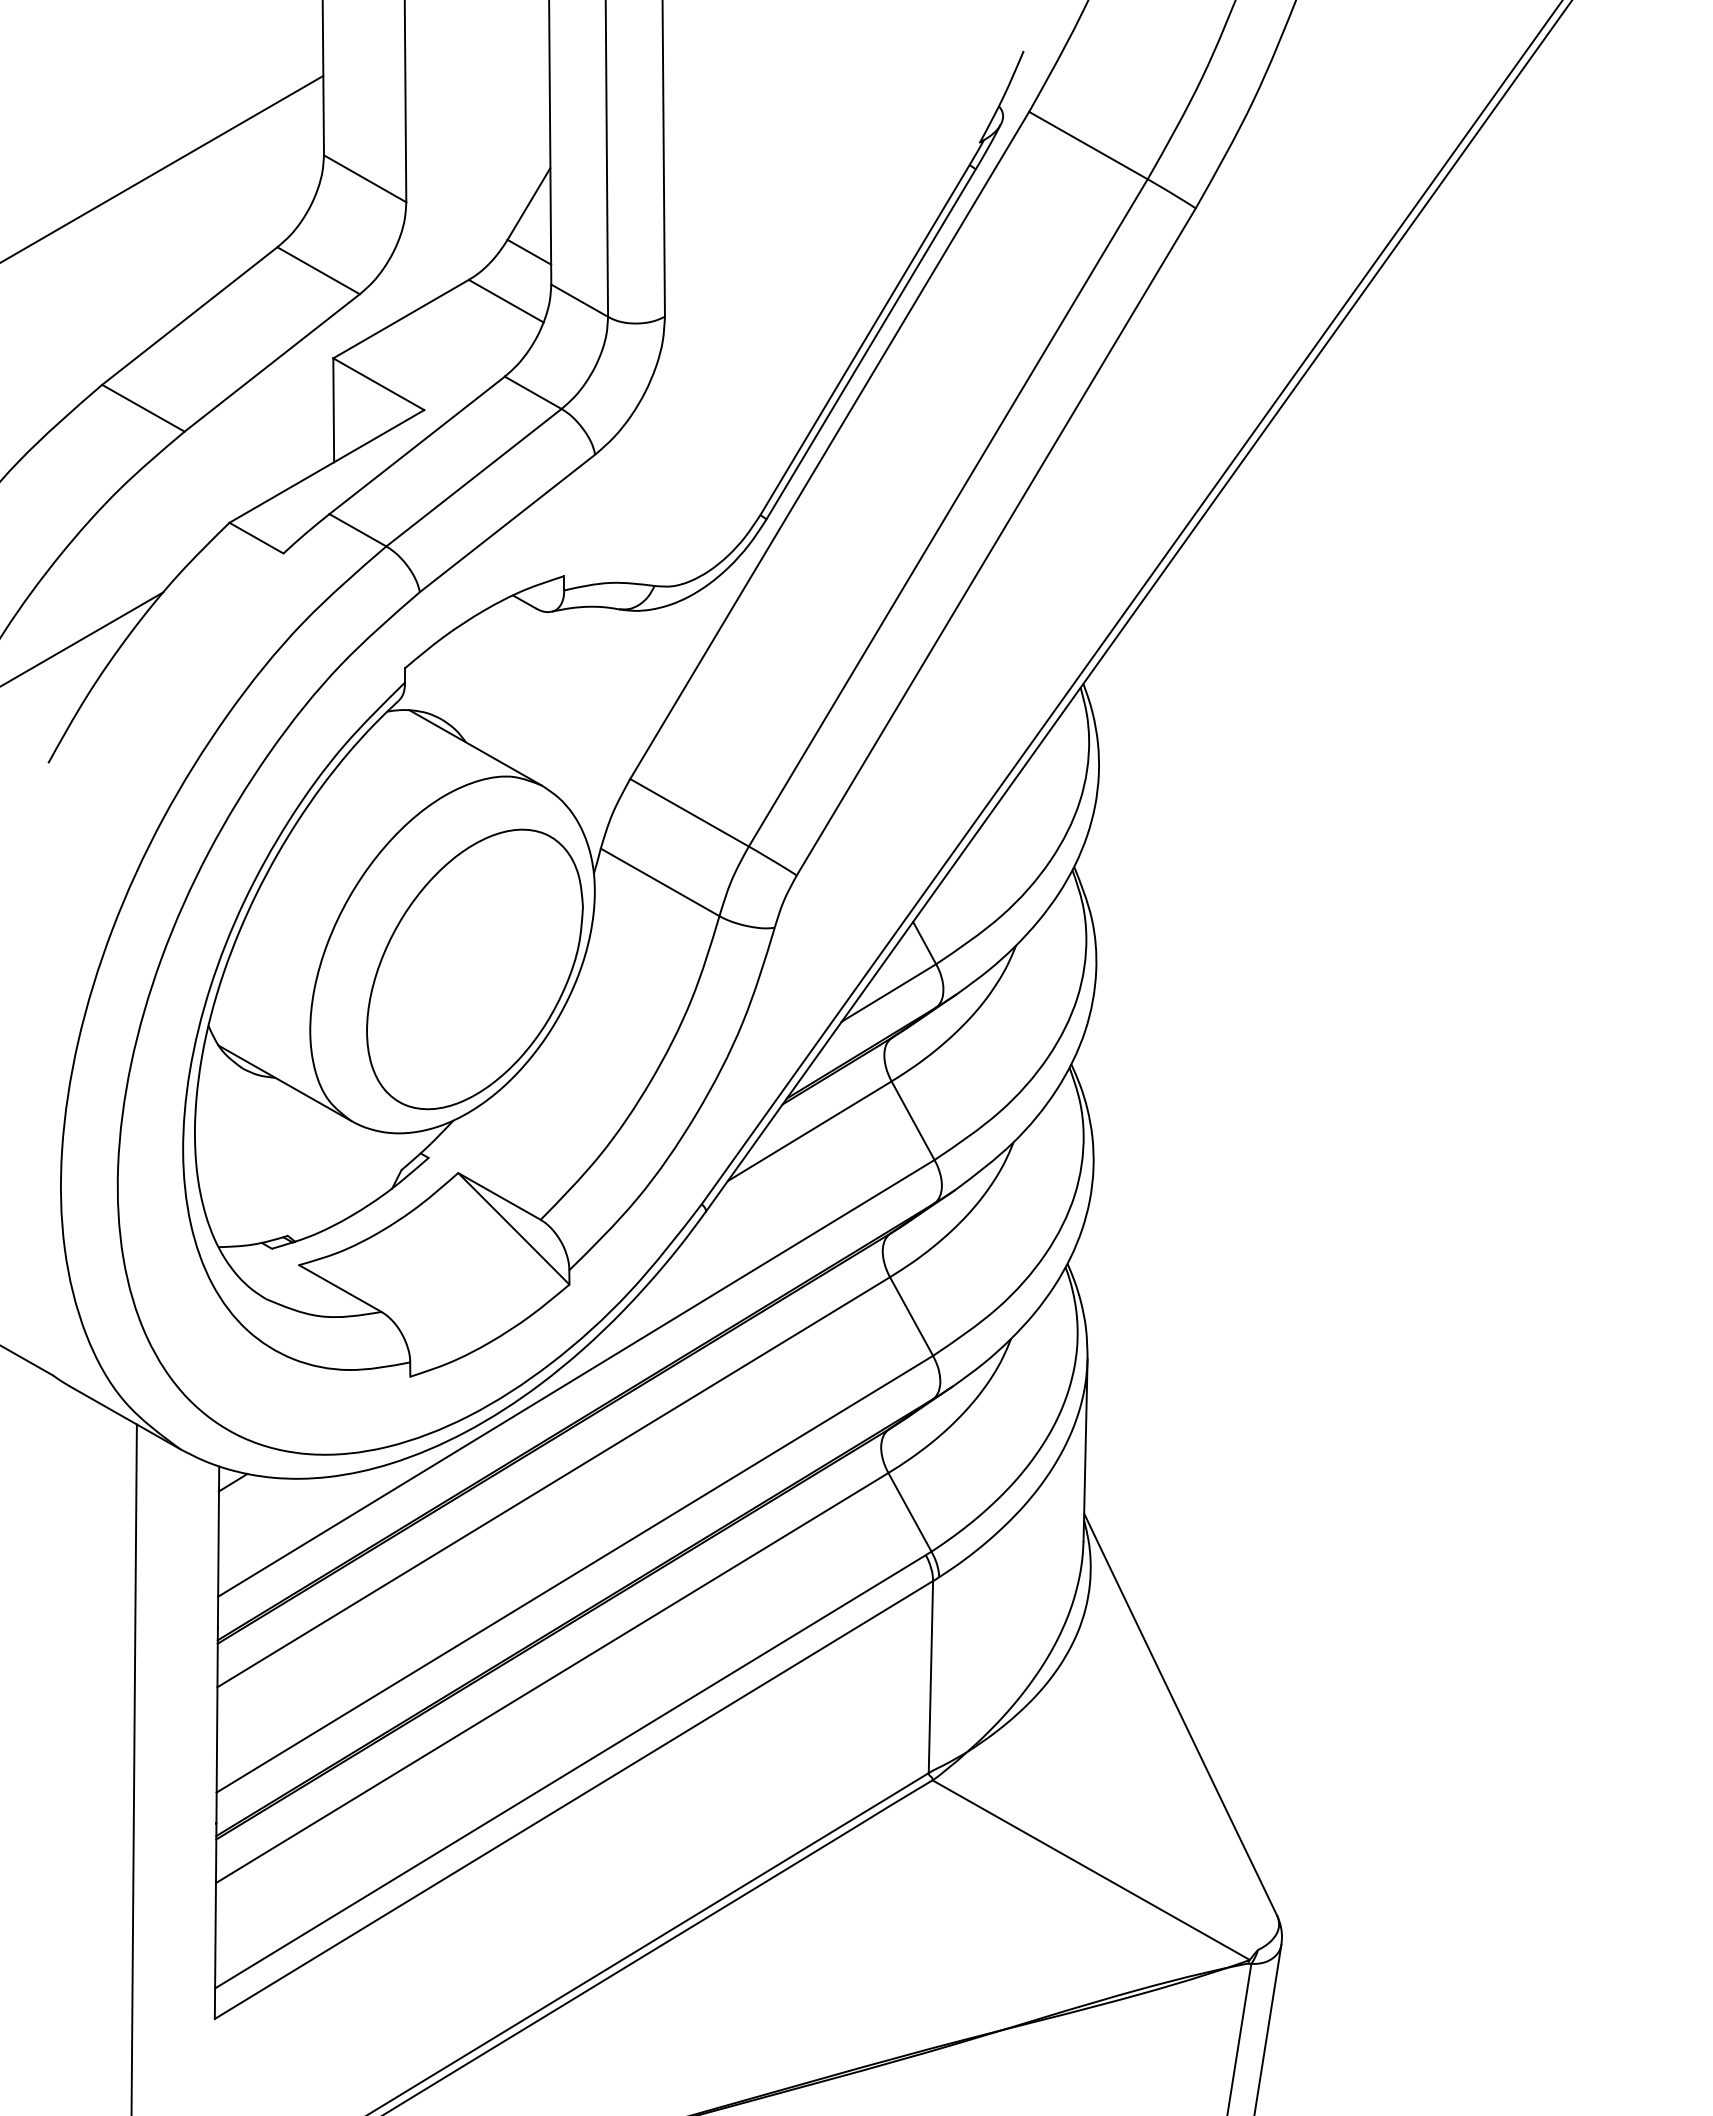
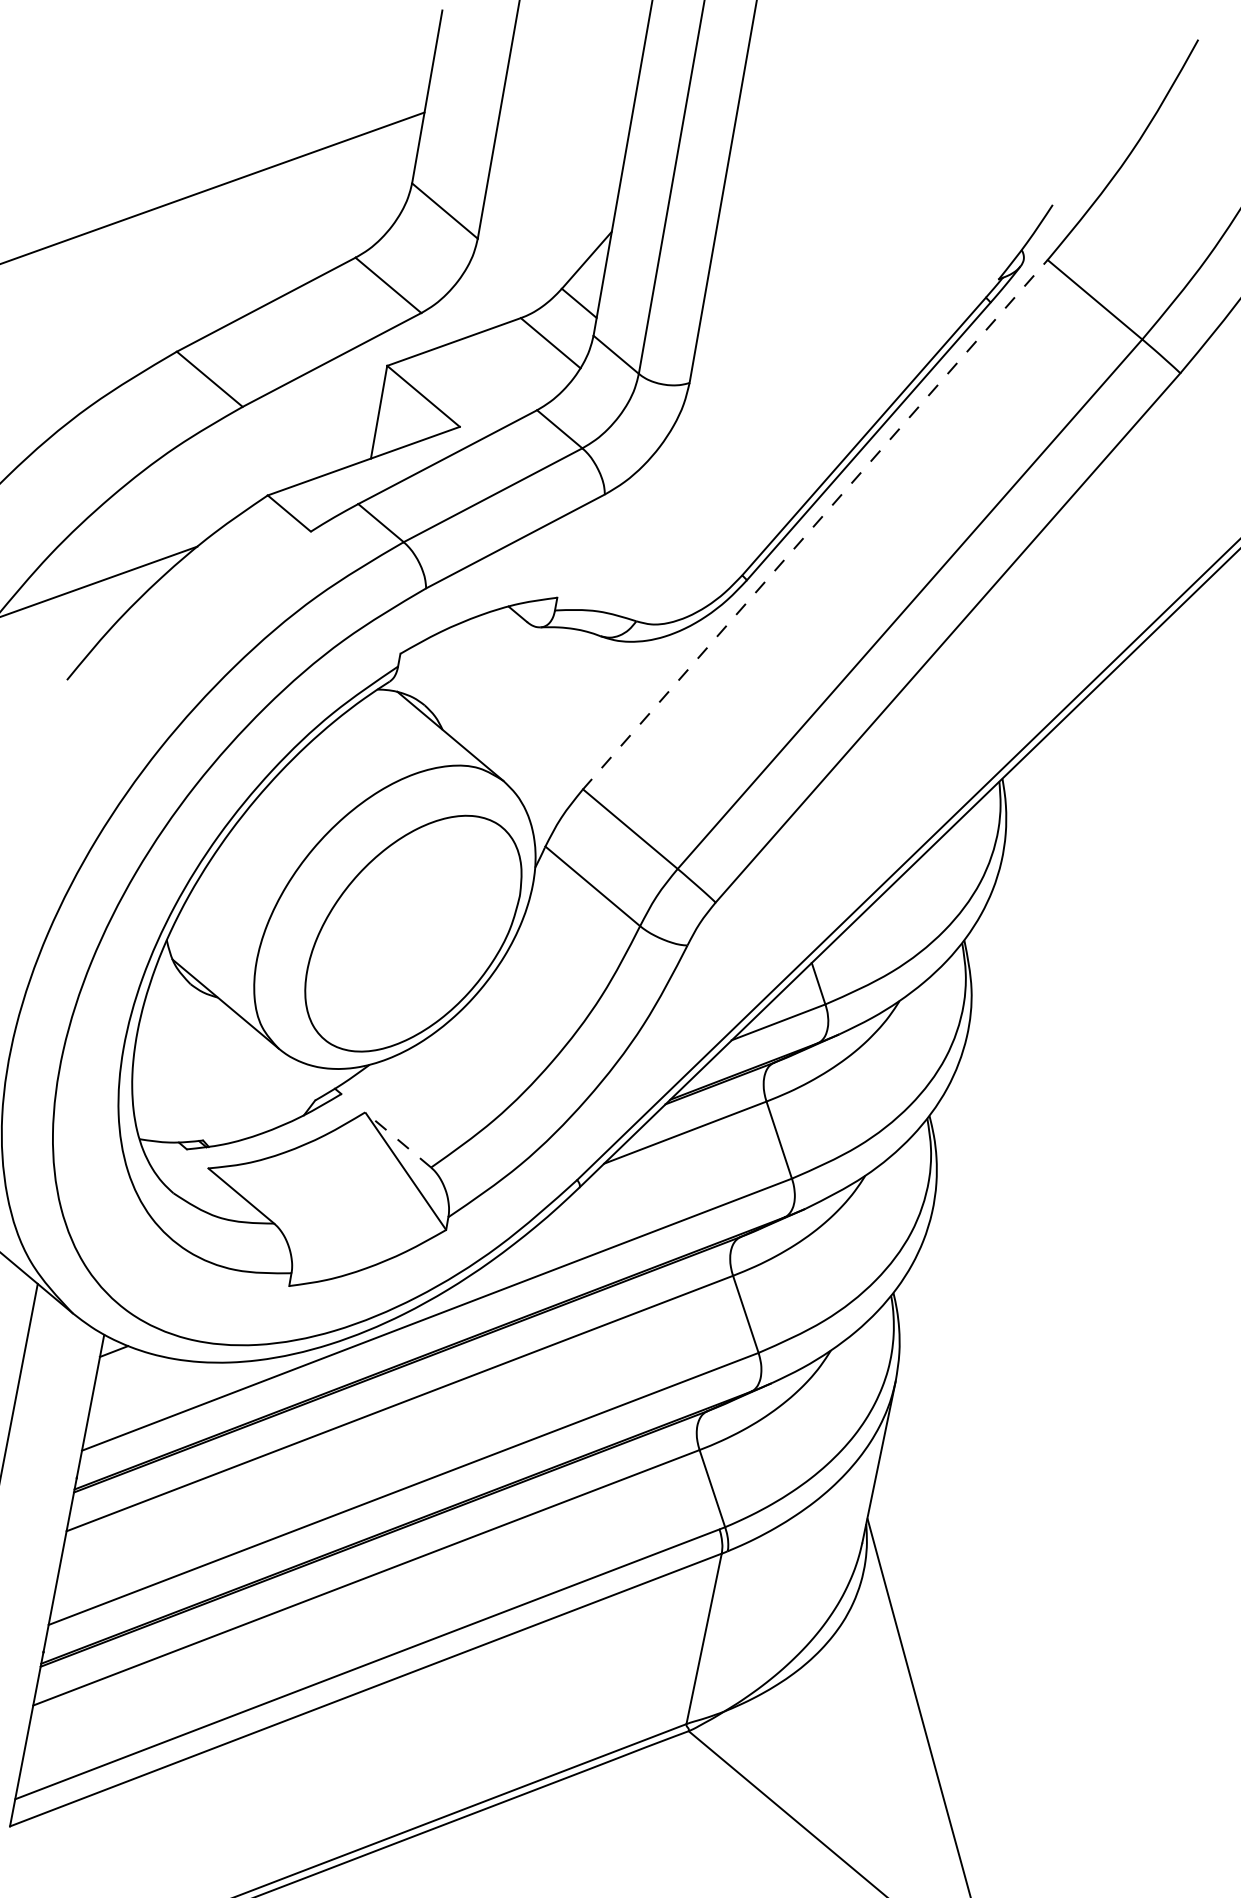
line: (829, 445) -> (815, 524), solid -> dashed
line: (499, 1196) -> (398, 1140), solid -> dashed

